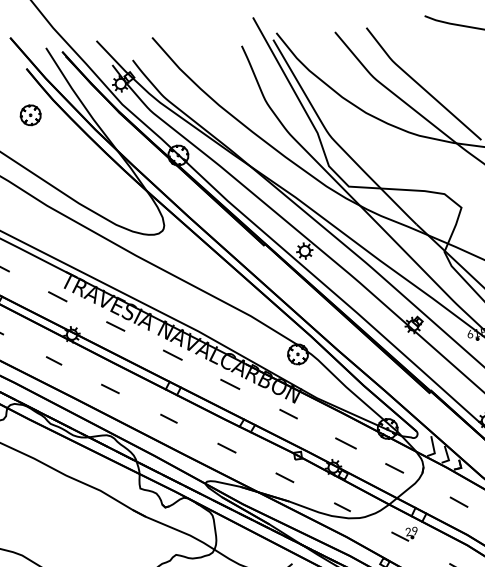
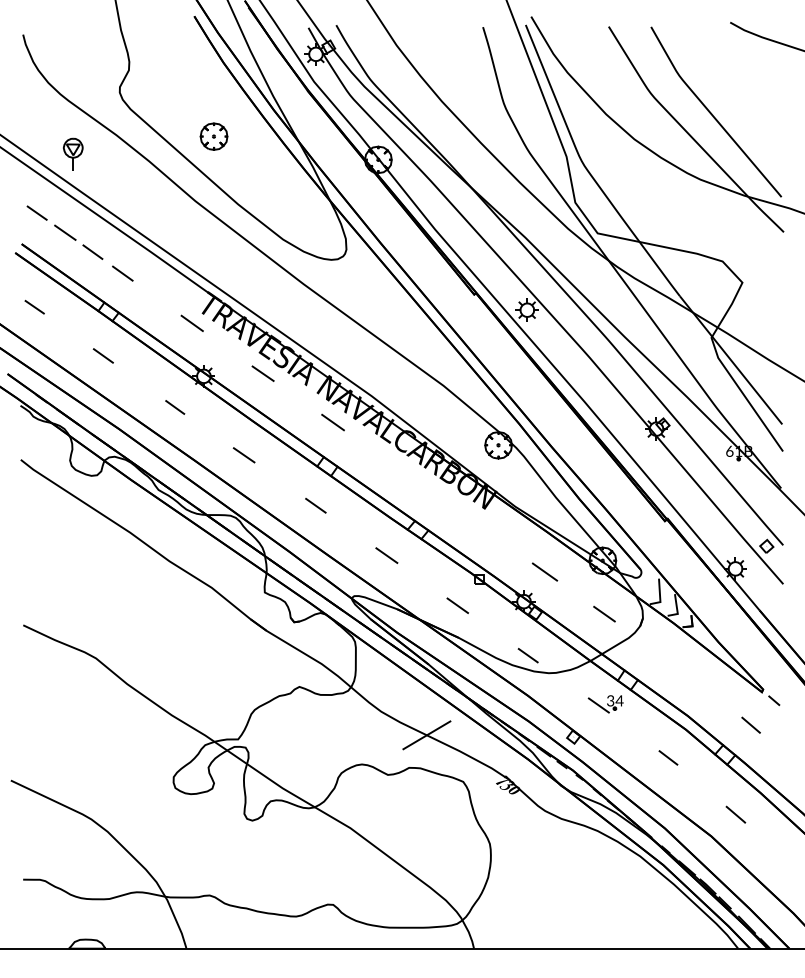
part: (30, 115) -> (213, 136), moved
line: (230, 383) -> (403, 471), removed
line: (288, 414) -> (474, 522), removed
line: (459, 501) -> (683, 670), removed
text: (412, 531) -> (615, 700), 29 -> 34

